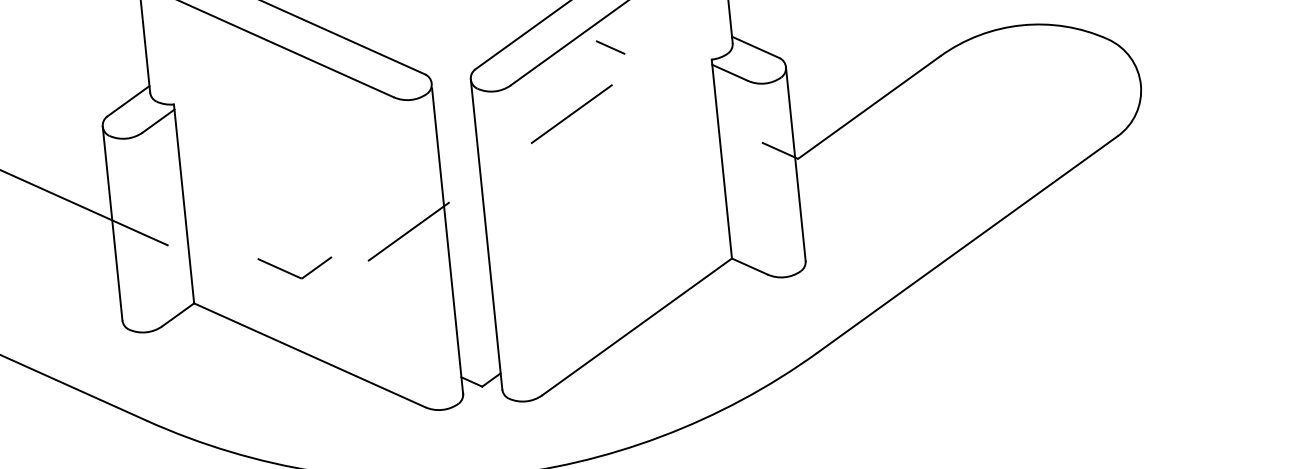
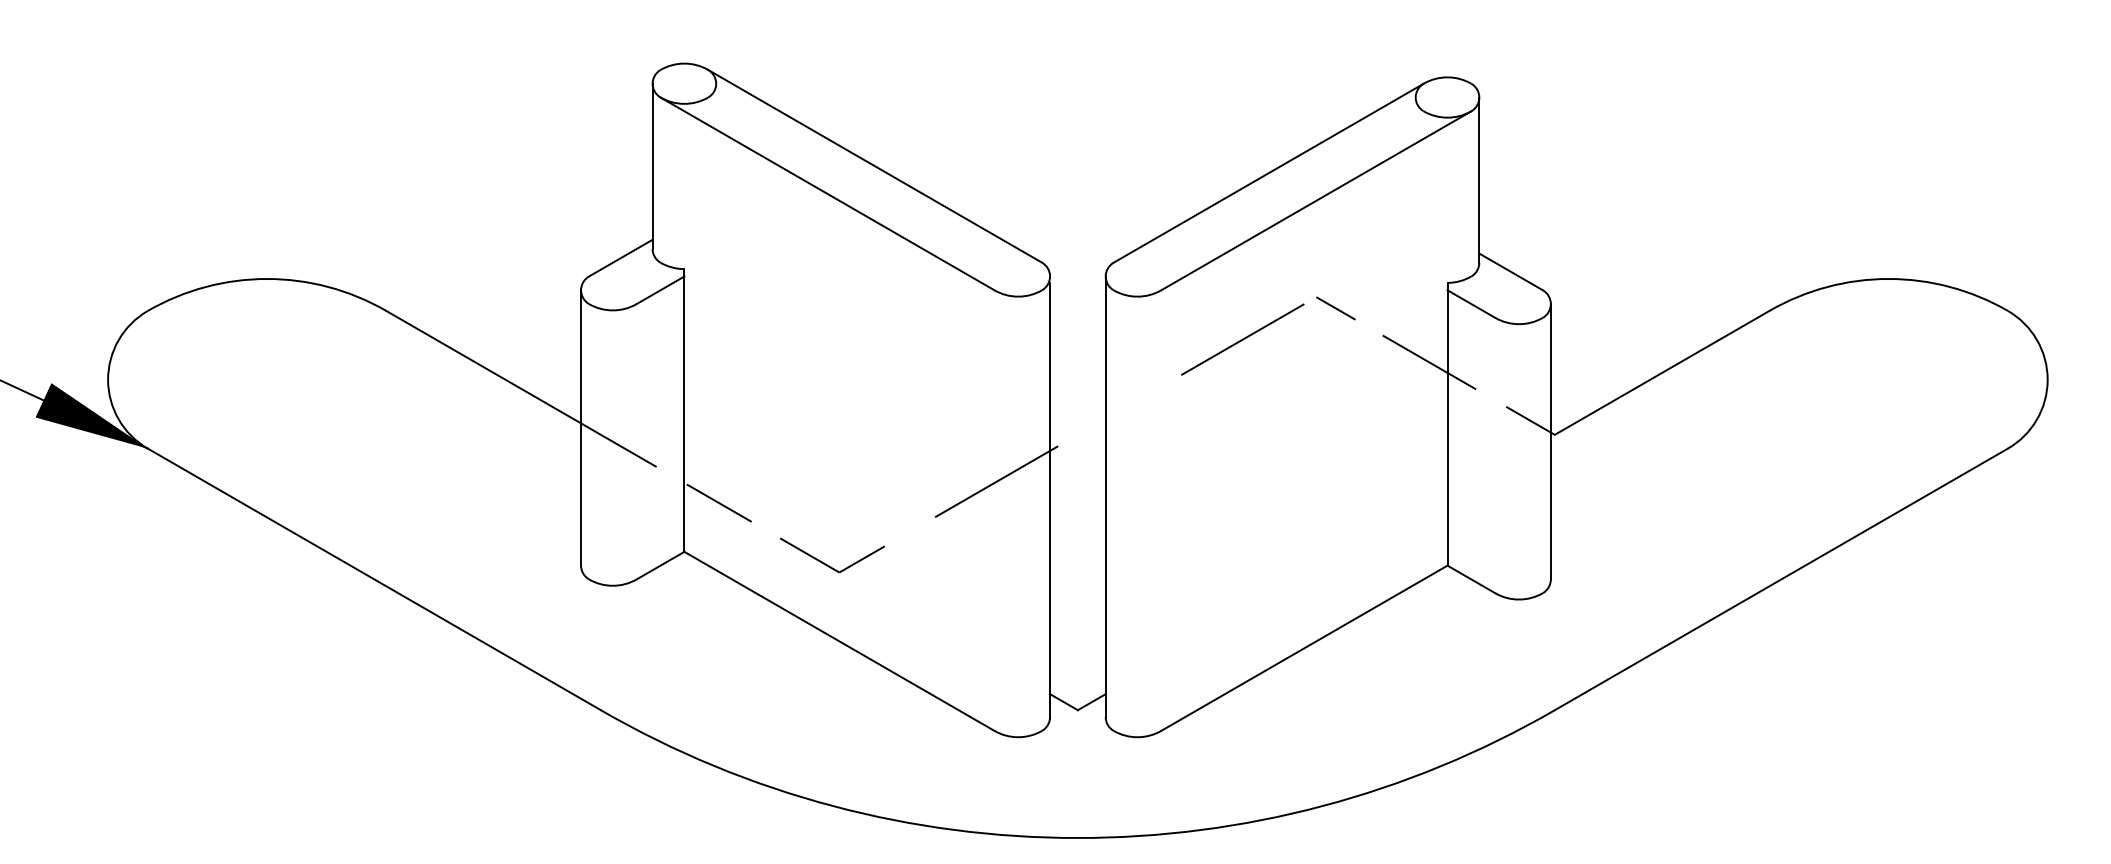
line: (610, 47) -> (1335, 308), moved
line: (704, 116) -> (1429, 362), added
line: (214, 266) -> (718, 502), added
part: (292, 273) -> (827, 564), moved

